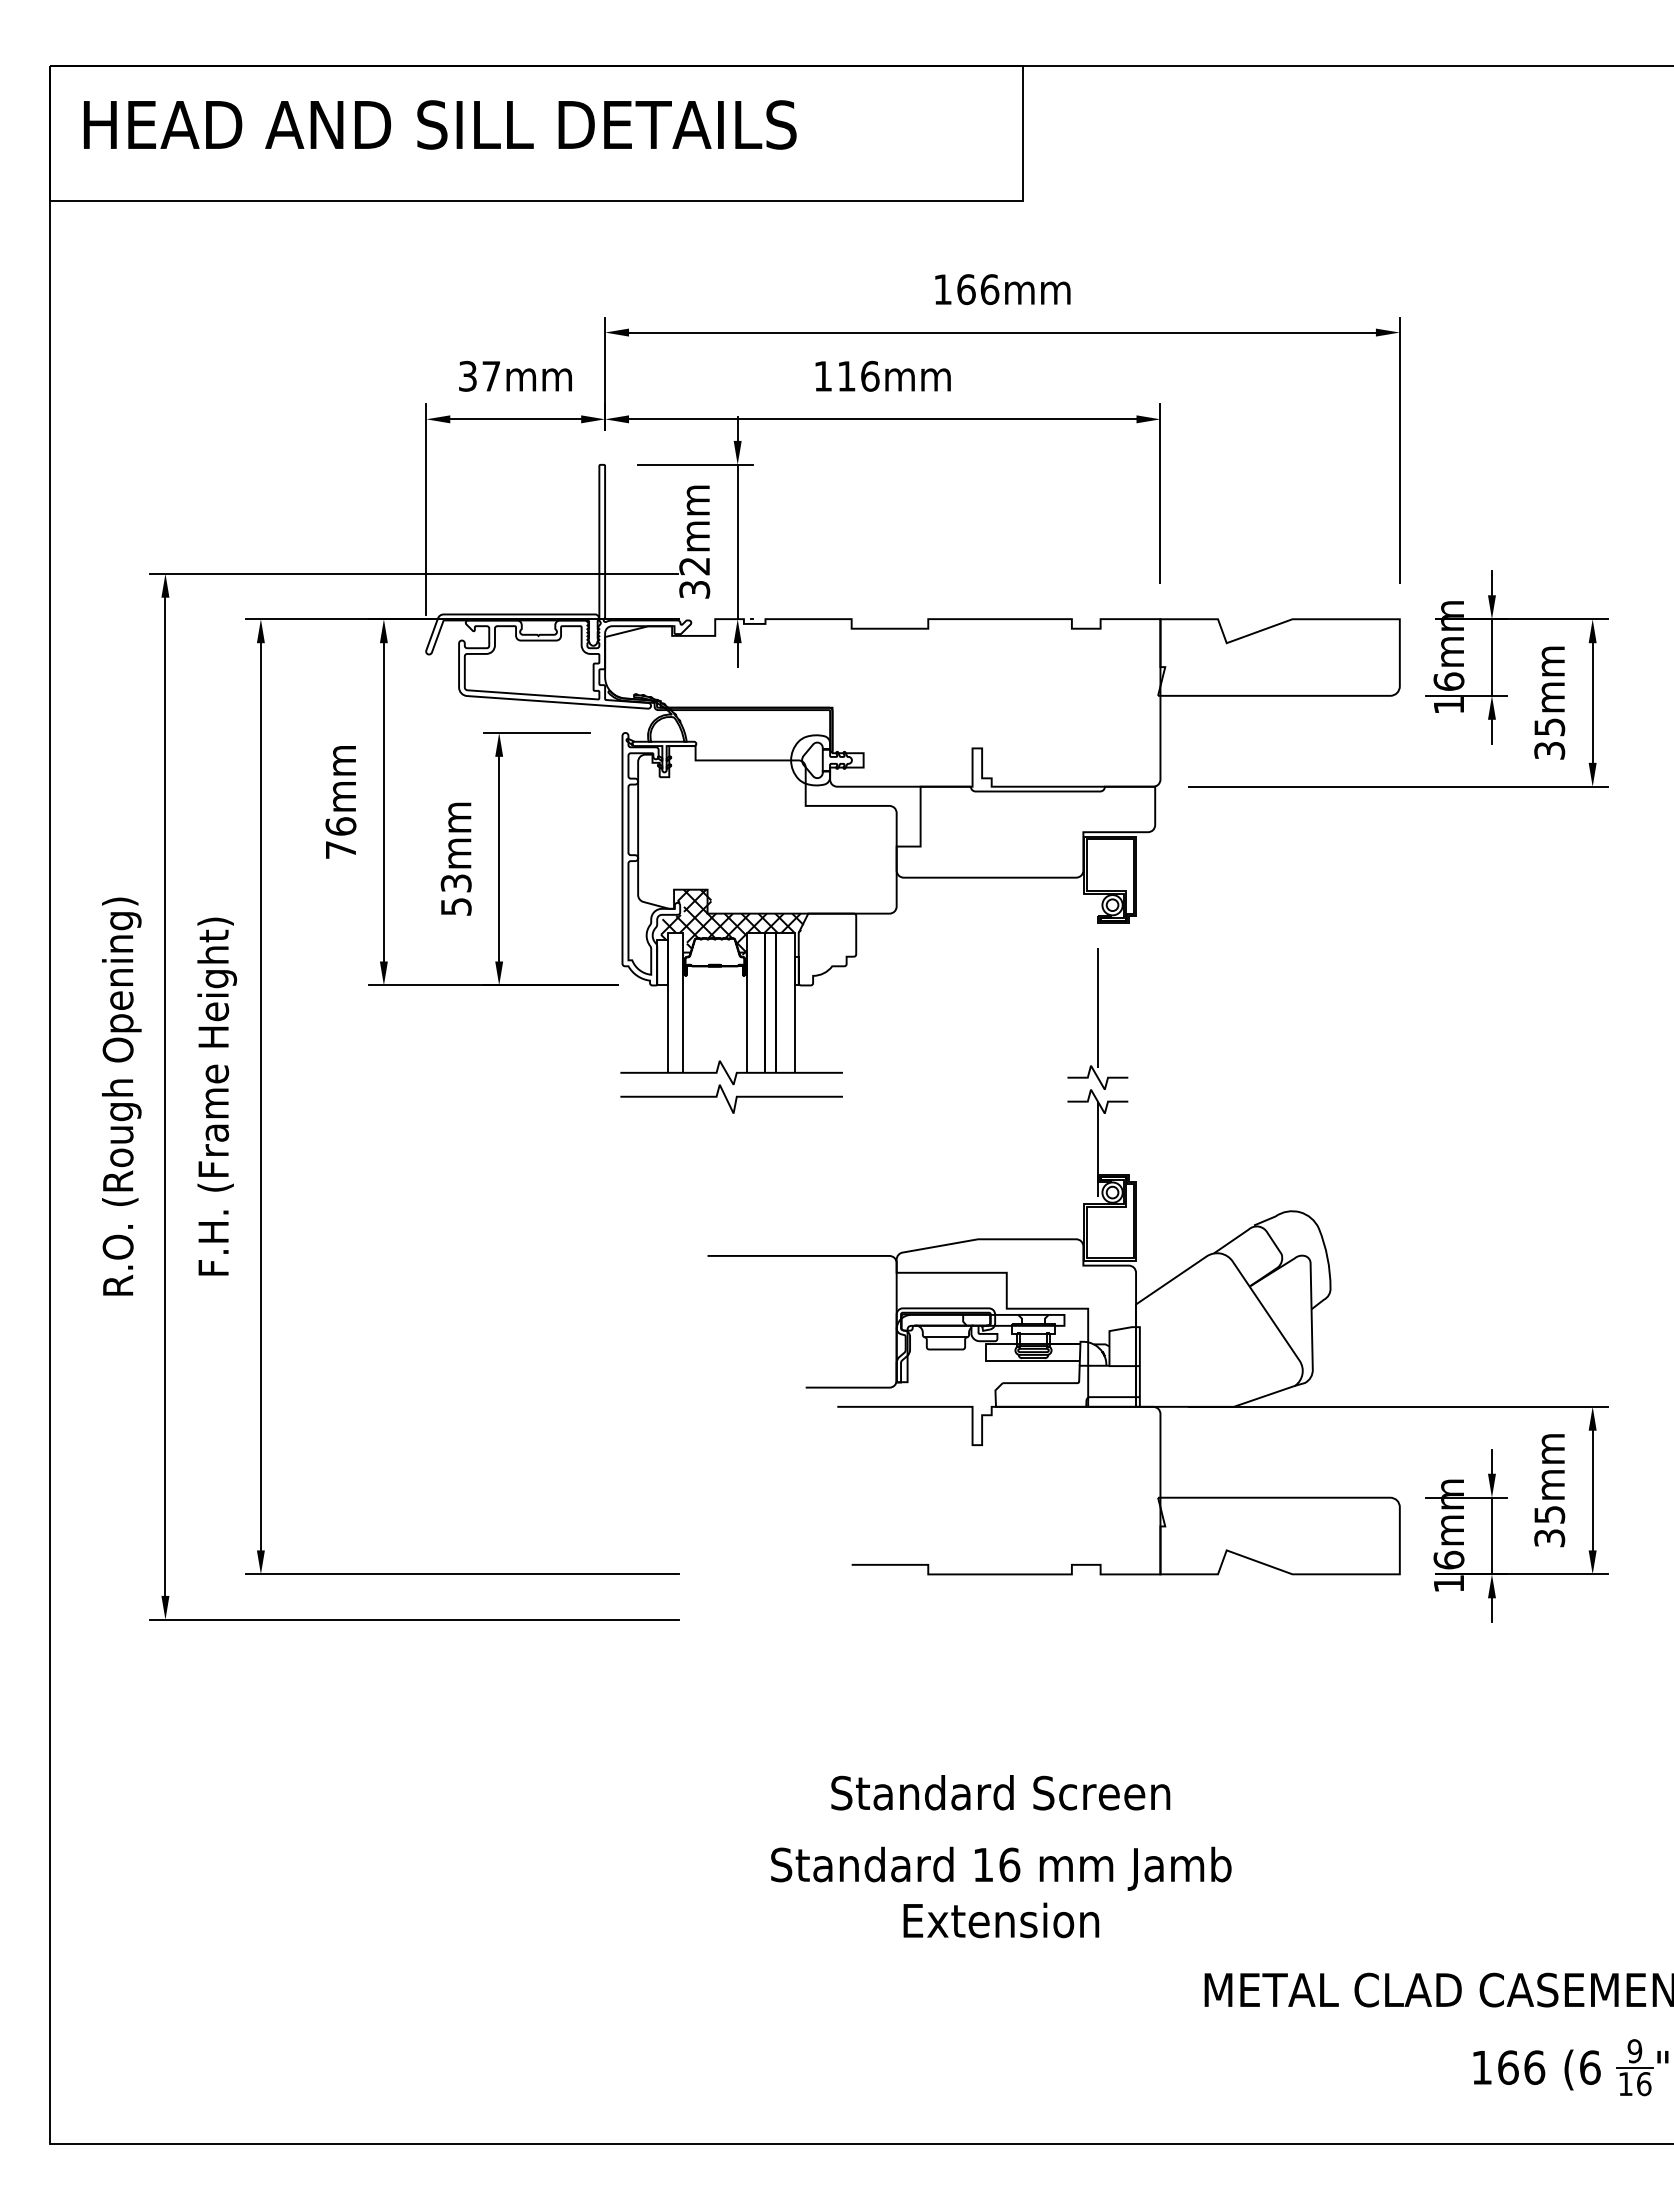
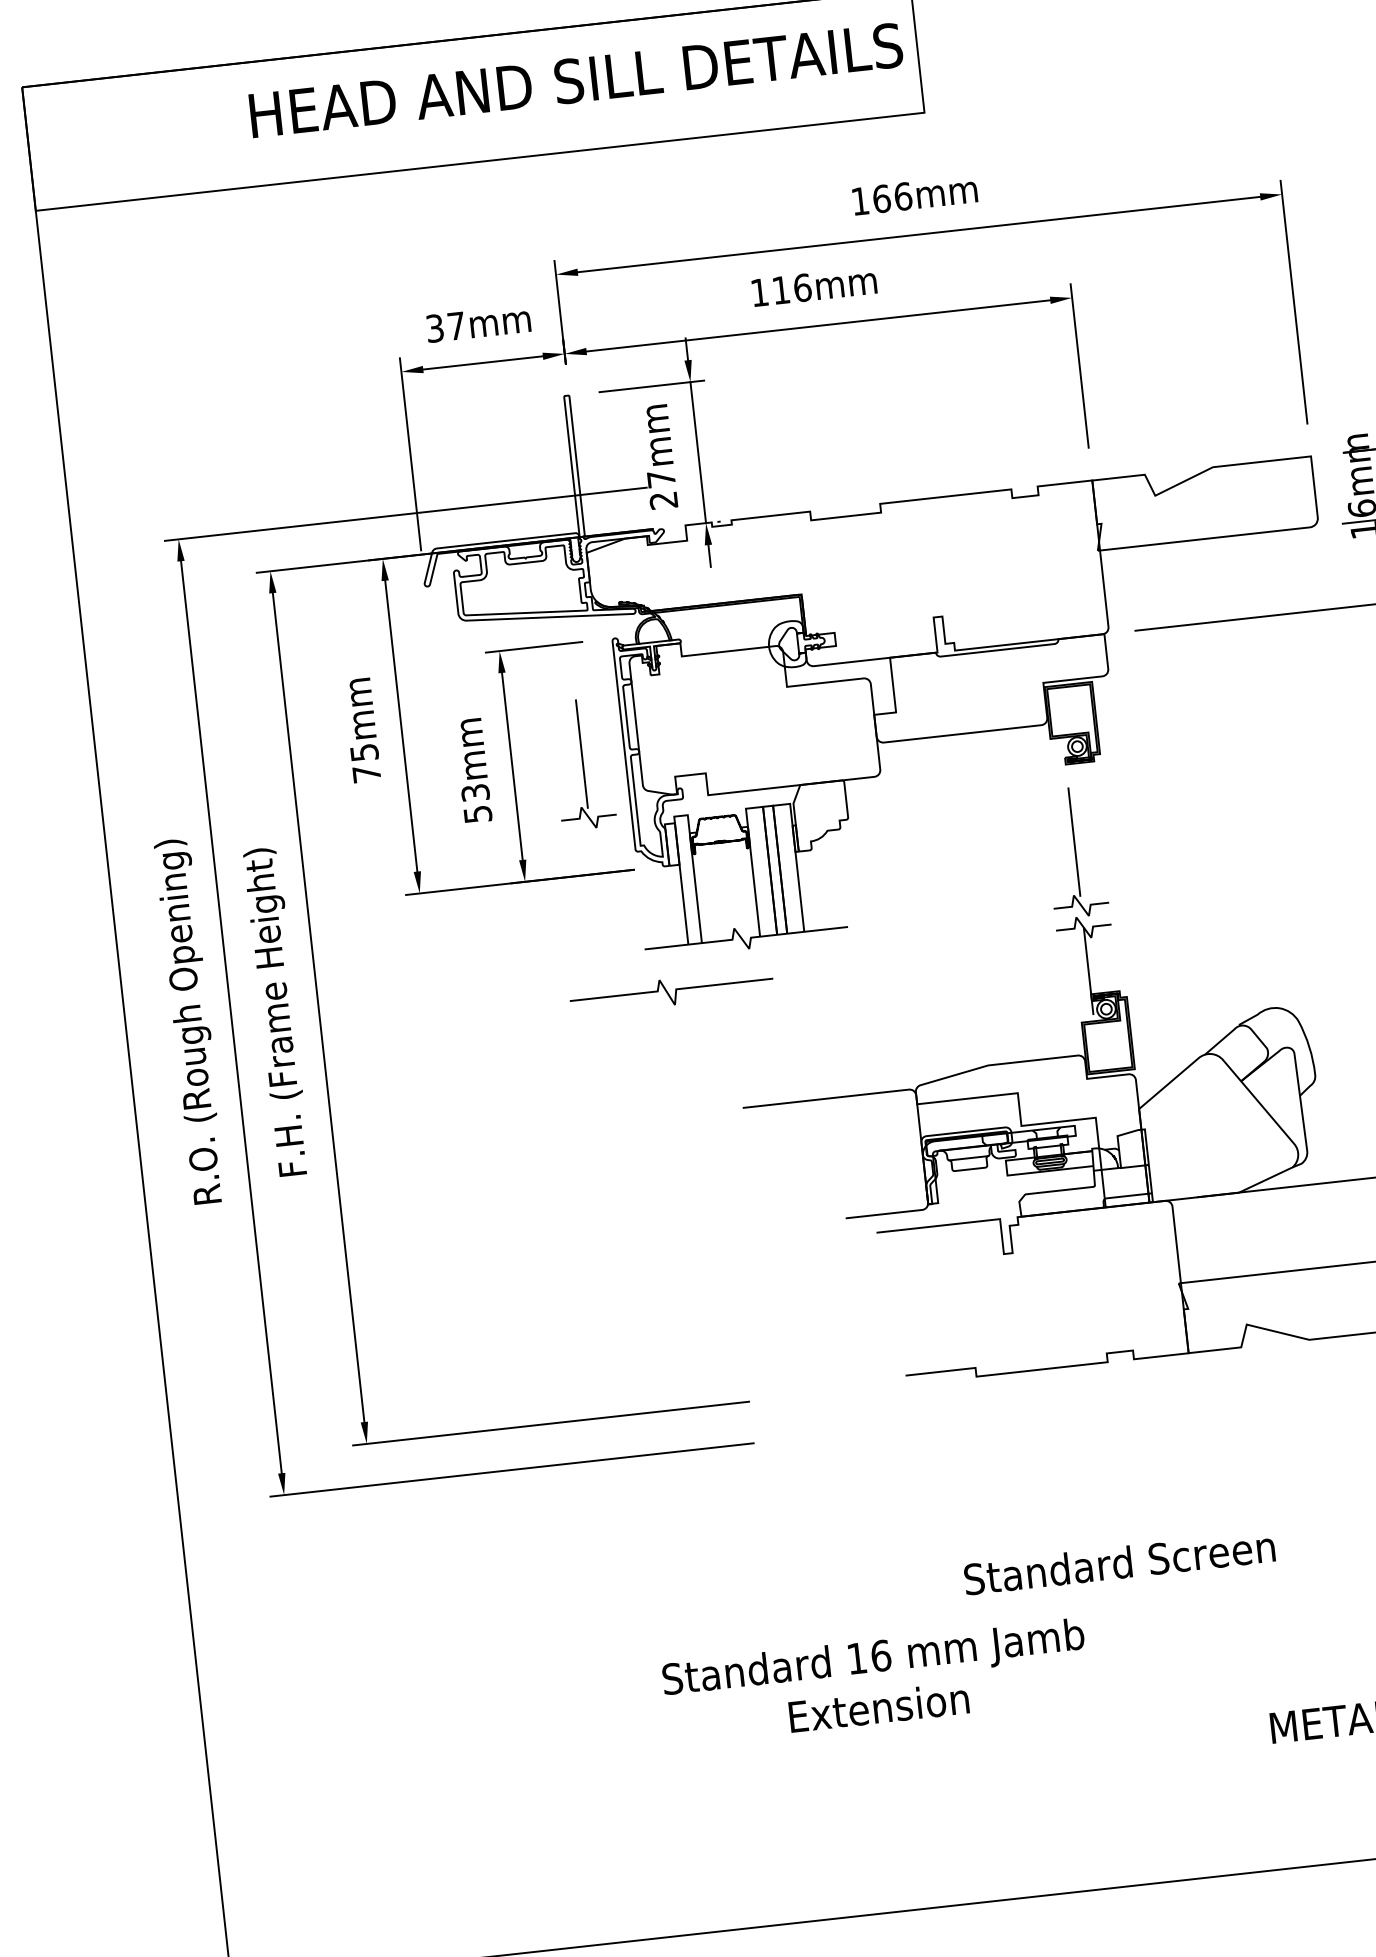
text: (440, 124) -> (576, 79), moved
text: (694, 577) -> (662, 489), 32mm -> 27mm
text: (340, 826) -> (364, 752), 76mm -> 75mm
part: (575, 864) -> (582, 763), added
hatch: (735, 921) -> (734, 799), removed
curve: (728, 1100) -> (669, 993), moved
text: (1000, 1792) -> (1119, 1562), moved
text: (1001, 1892) -> (876, 1681), moved

